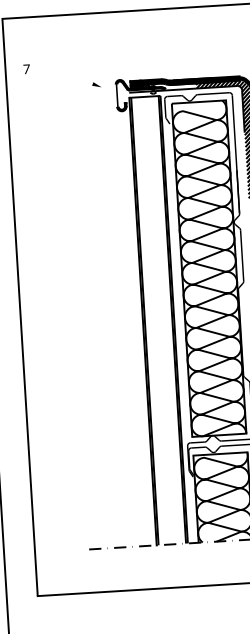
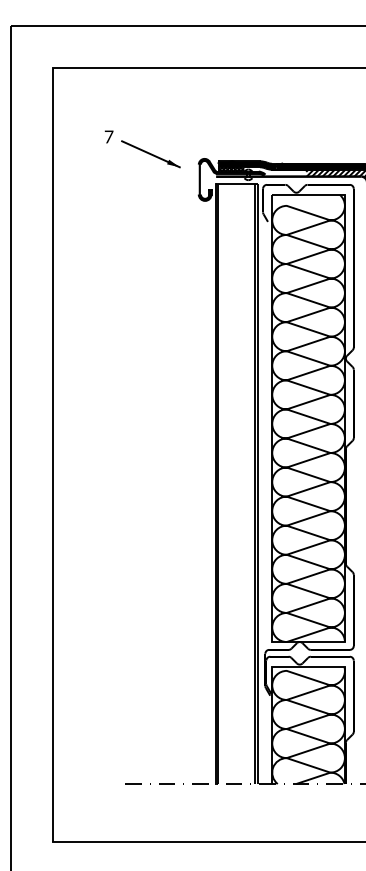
text: (26, 68) -> (108, 136), moved
line: (79, 79) -> (150, 154), added

